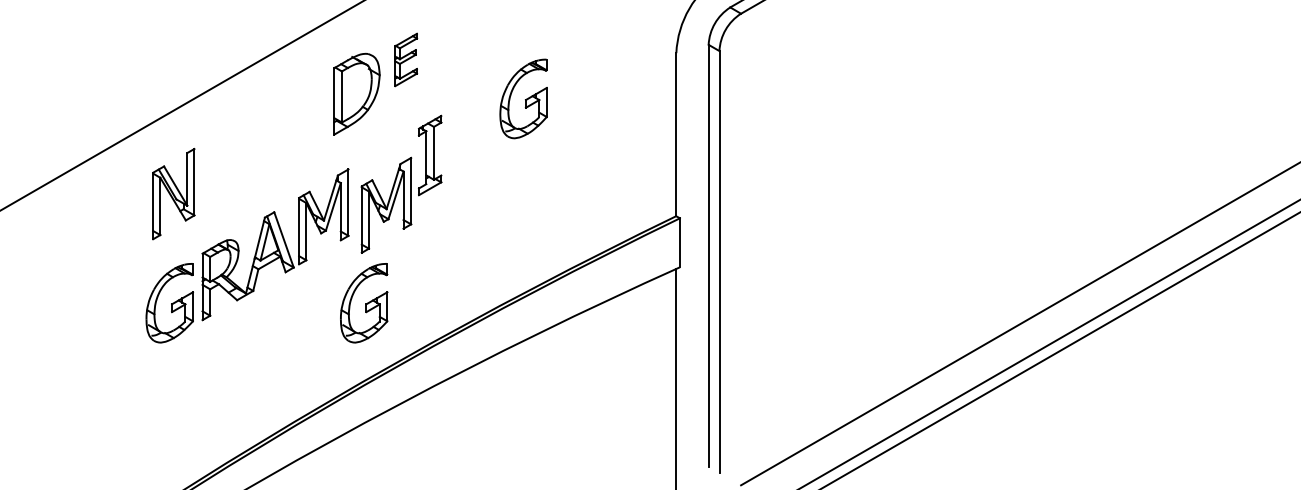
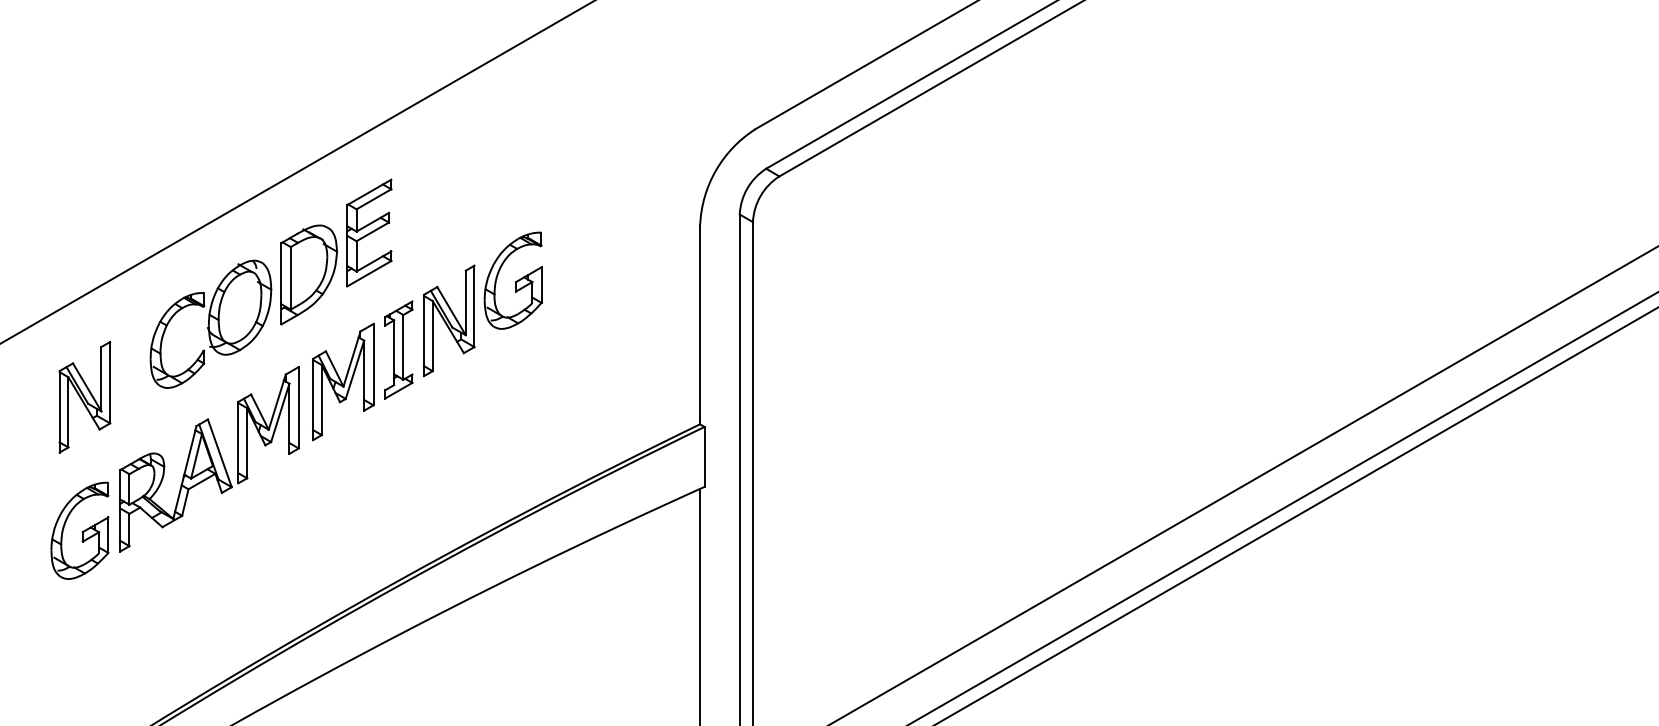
part: (406, 59) -> (369, 232), size x1.67
part: (470, 131) -> (448, 320), added
part: (276, 133) -> (210, 323), added
part: (386, 204) -> (343, 381), moved
part: (363, 302) -> (317, 530), removed

